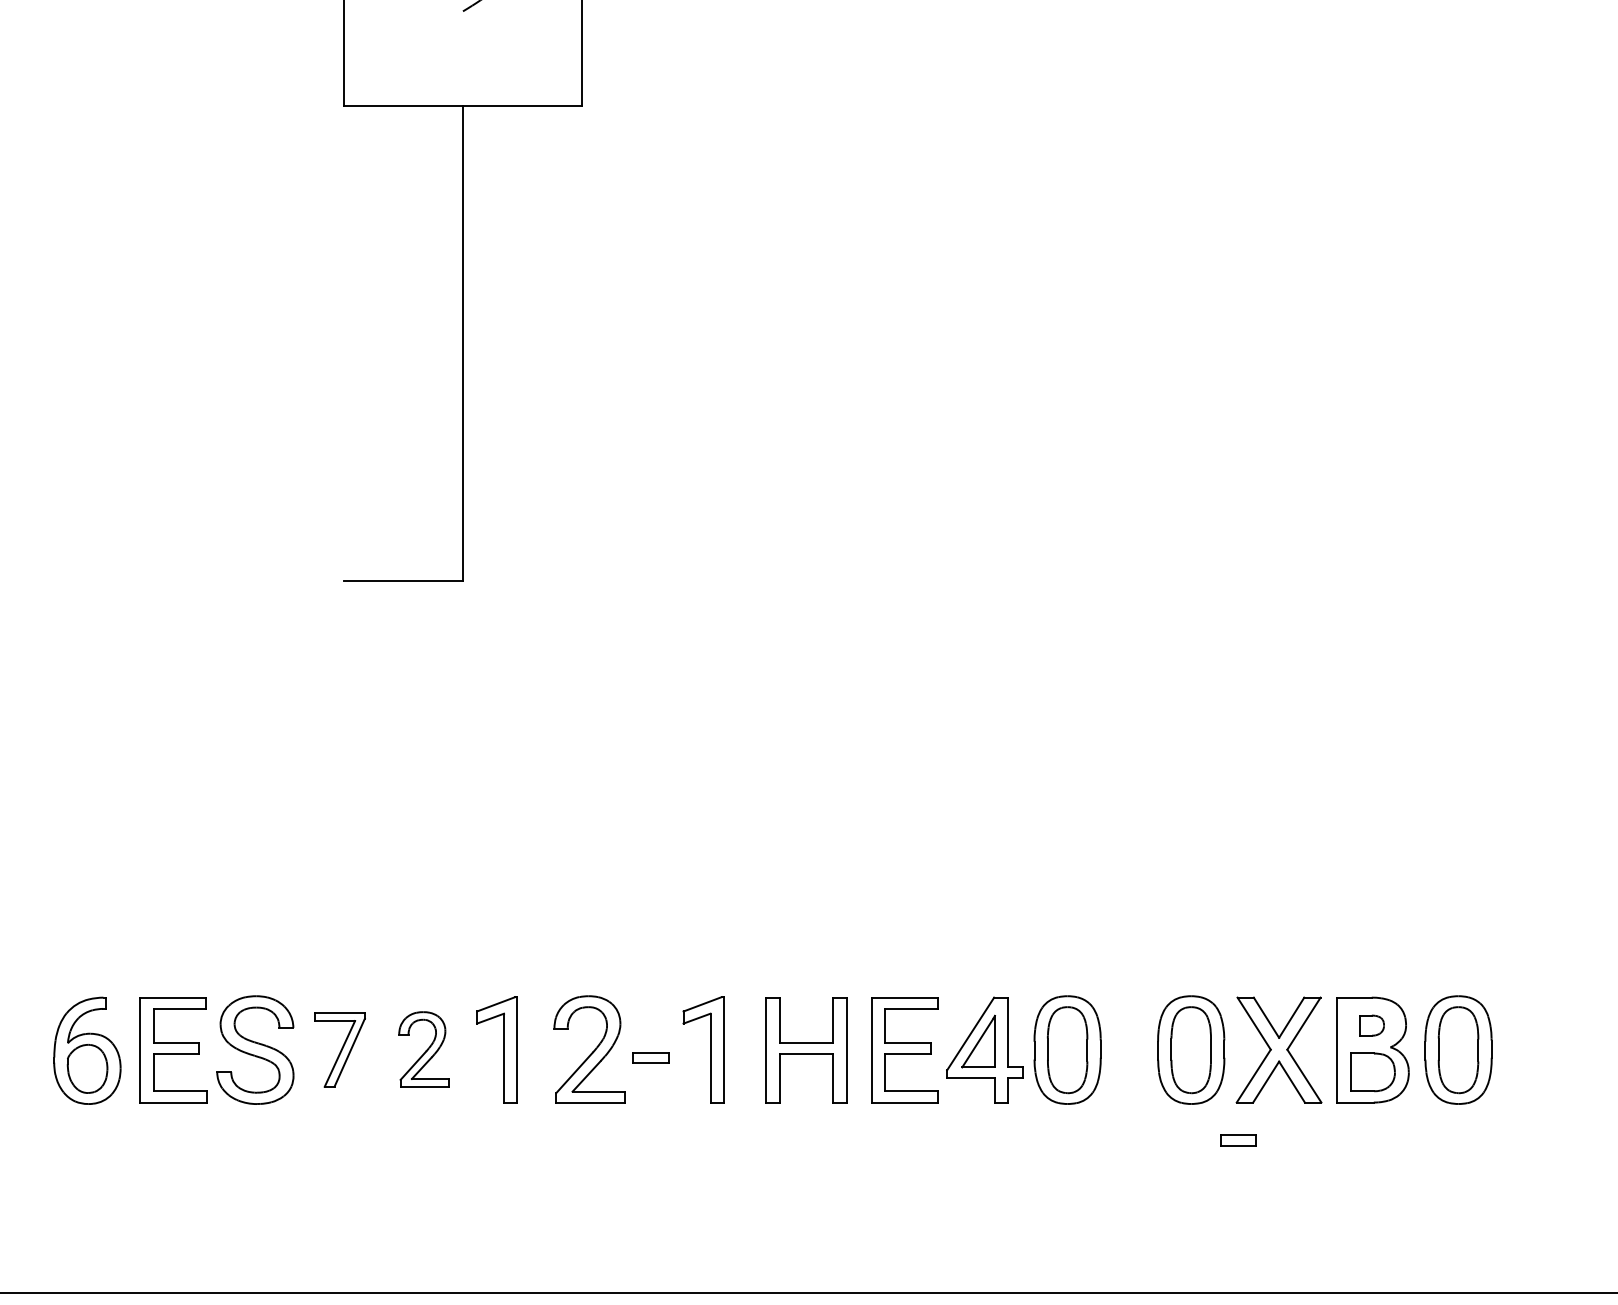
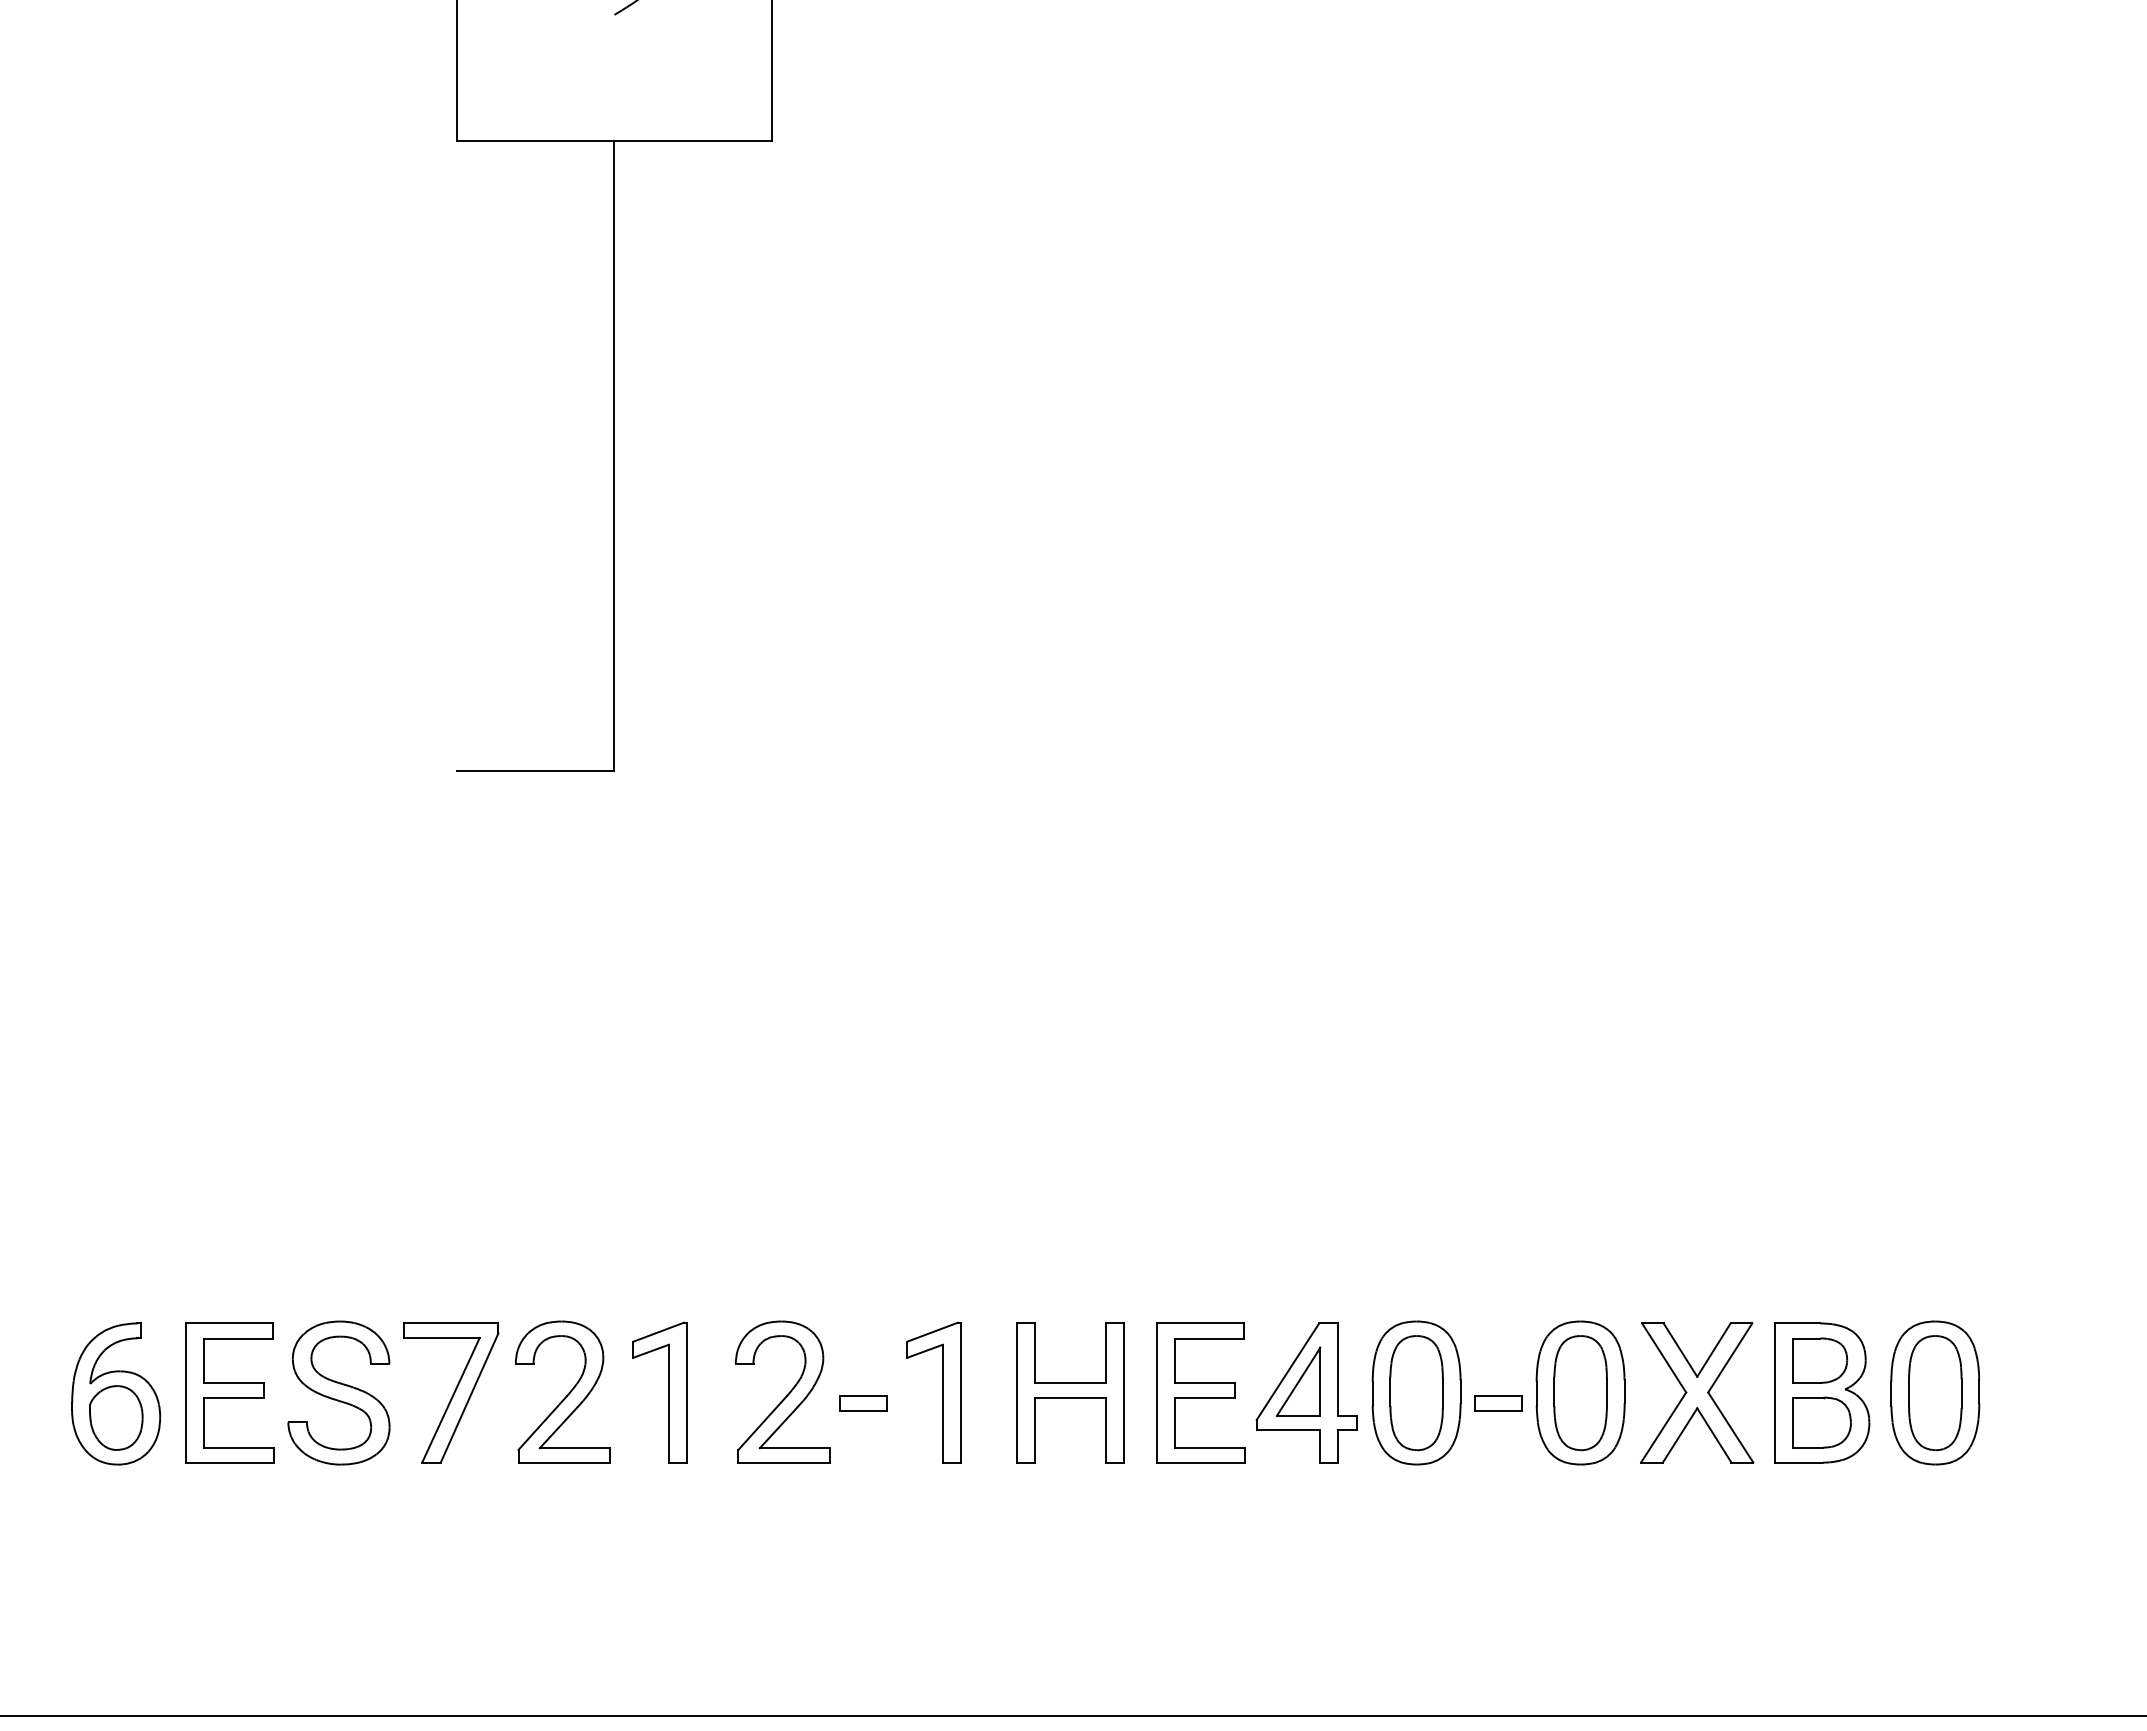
part: (1372, 1025) -> (1820, 1360), size x1.67
part: (423, 1048) -> (562, 1391), size x1.43
part: (340, 1049) -> (451, 1392), size x1.43
part: (1238, 1140) -> (1498, 1403), moved

